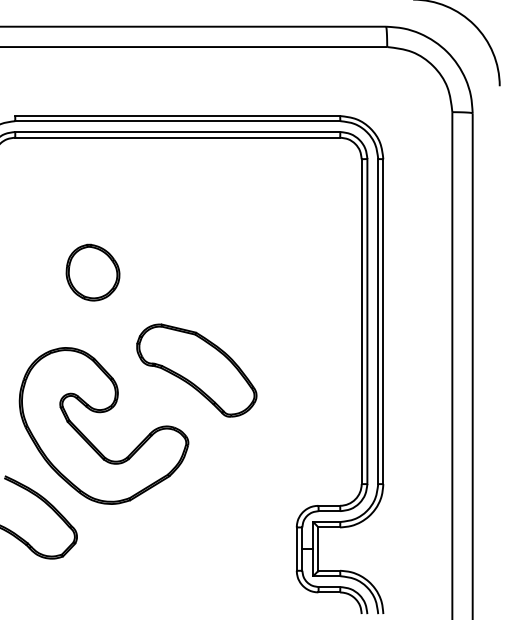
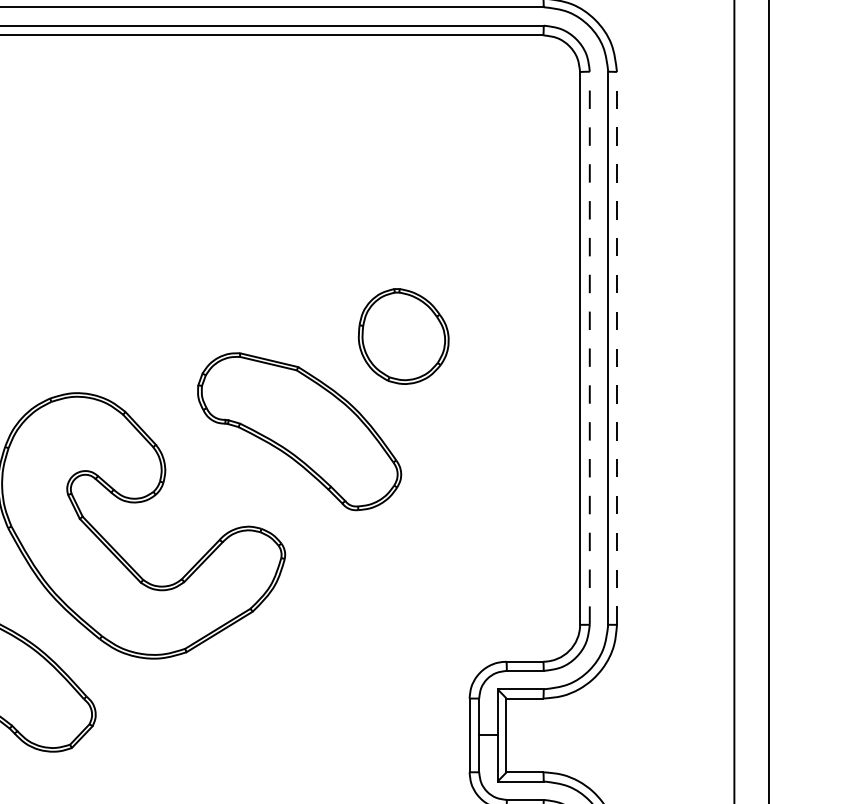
part: (92, 272) -> (402, 336), moved
line: (367, 321) -> (589, 348), solid -> dashed
line: (383, 321) -> (617, 348), solid -> dashed

